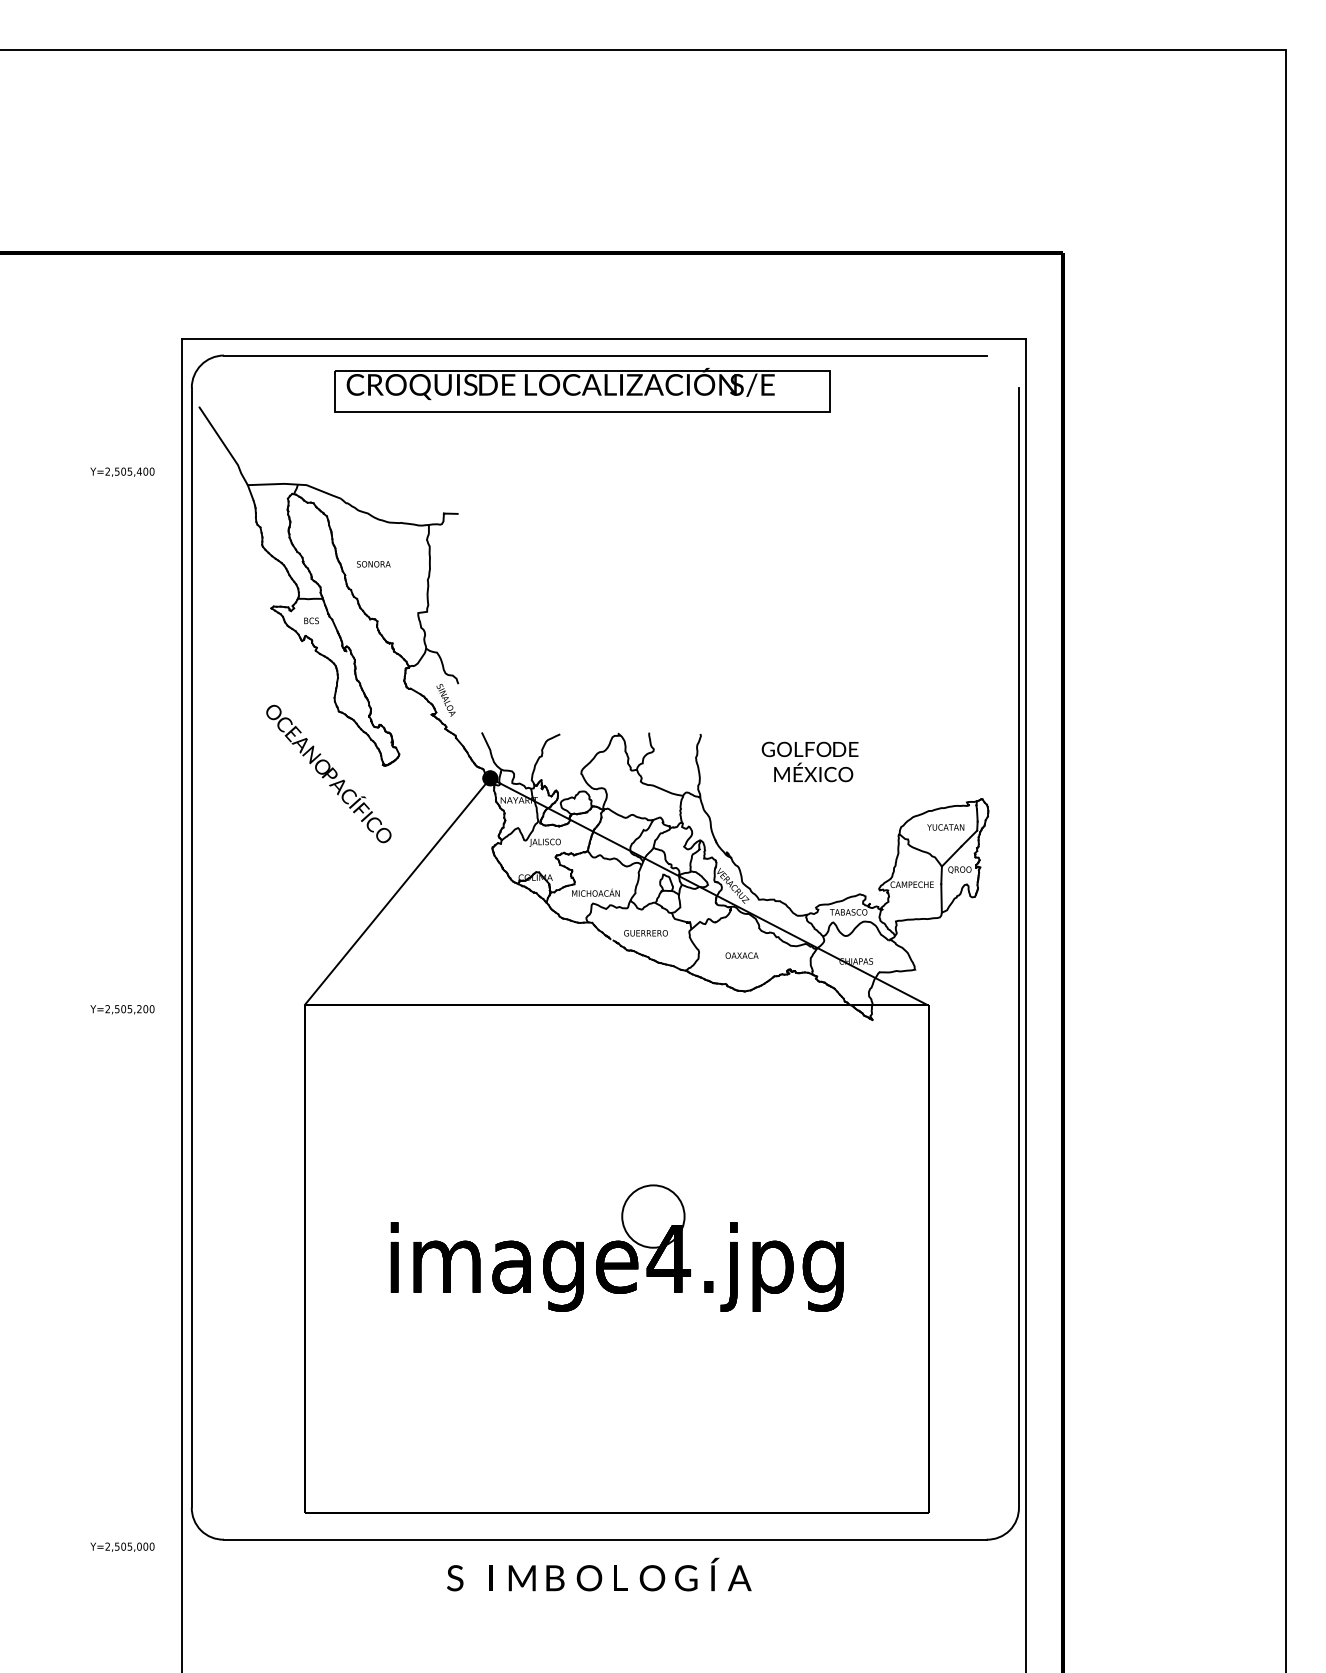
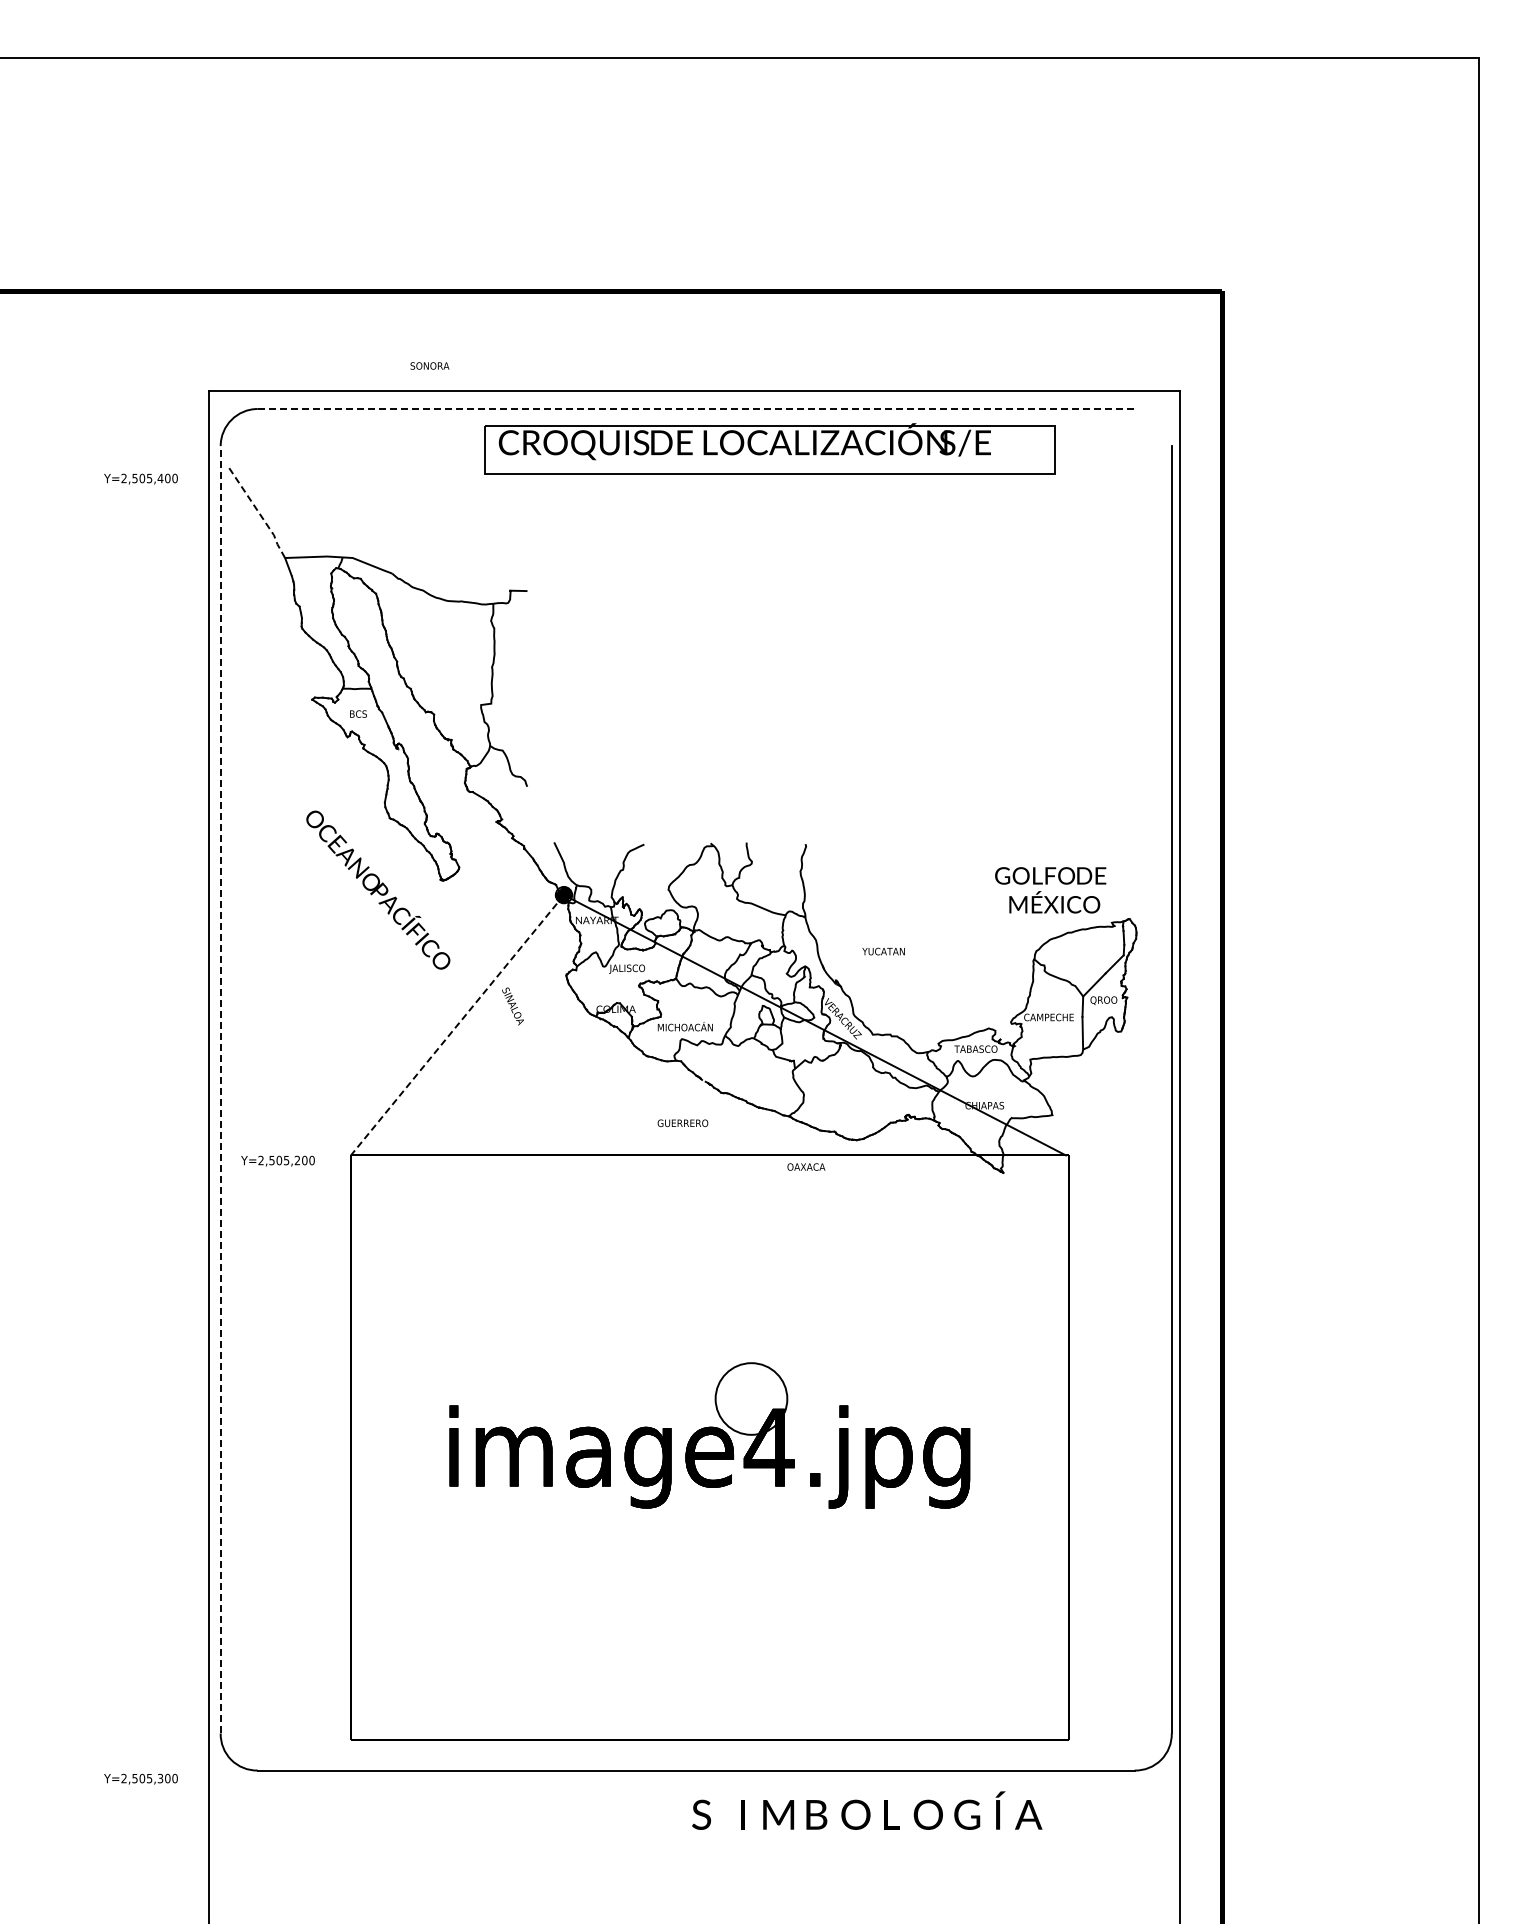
line: (605, 355) -> (696, 409), solid -> dashed
part: (582, 389) -> (769, 448), moved
line: (224, 445) -> (258, 512), solid -> dashed
text: (122, 471) -> (140, 478), moved
text: (373, 563) -> (429, 365), moved
text: (445, 700) -> (512, 1006), moved
text: (809, 762) -> (1050, 890), moved
text: (945, 827) -> (883, 951), moved
line: (397, 891) -> (457, 1025), solid -> dashed
text: (645, 932) -> (682, 1122), moved
line: (191, 947) -> (220, 1089), solid -> dashed
text: (742, 955) -> (806, 1166), moved
text: (122, 1009) -> (277, 1160), moved
text: (139, 1546) -> (160, 1778), Y=2,505,000 -> Y=2,505,300
text: (599, 1574) -> (867, 1810), moved

